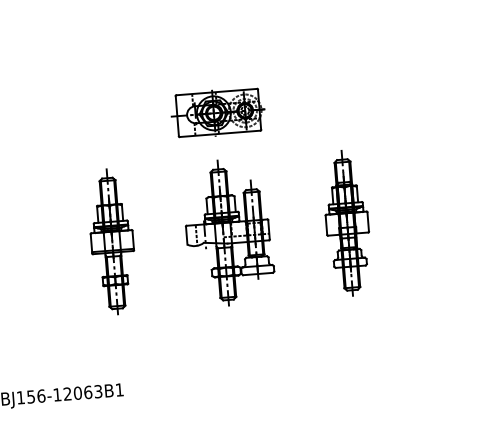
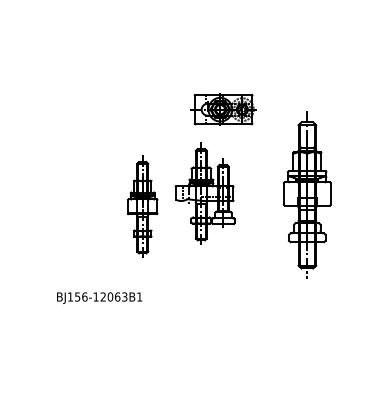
part: (346, 223) -> (306, 193), size x1.6
part: (227, 232) -> (204, 193), moved
part: (112, 241) -> (142, 206), moved

